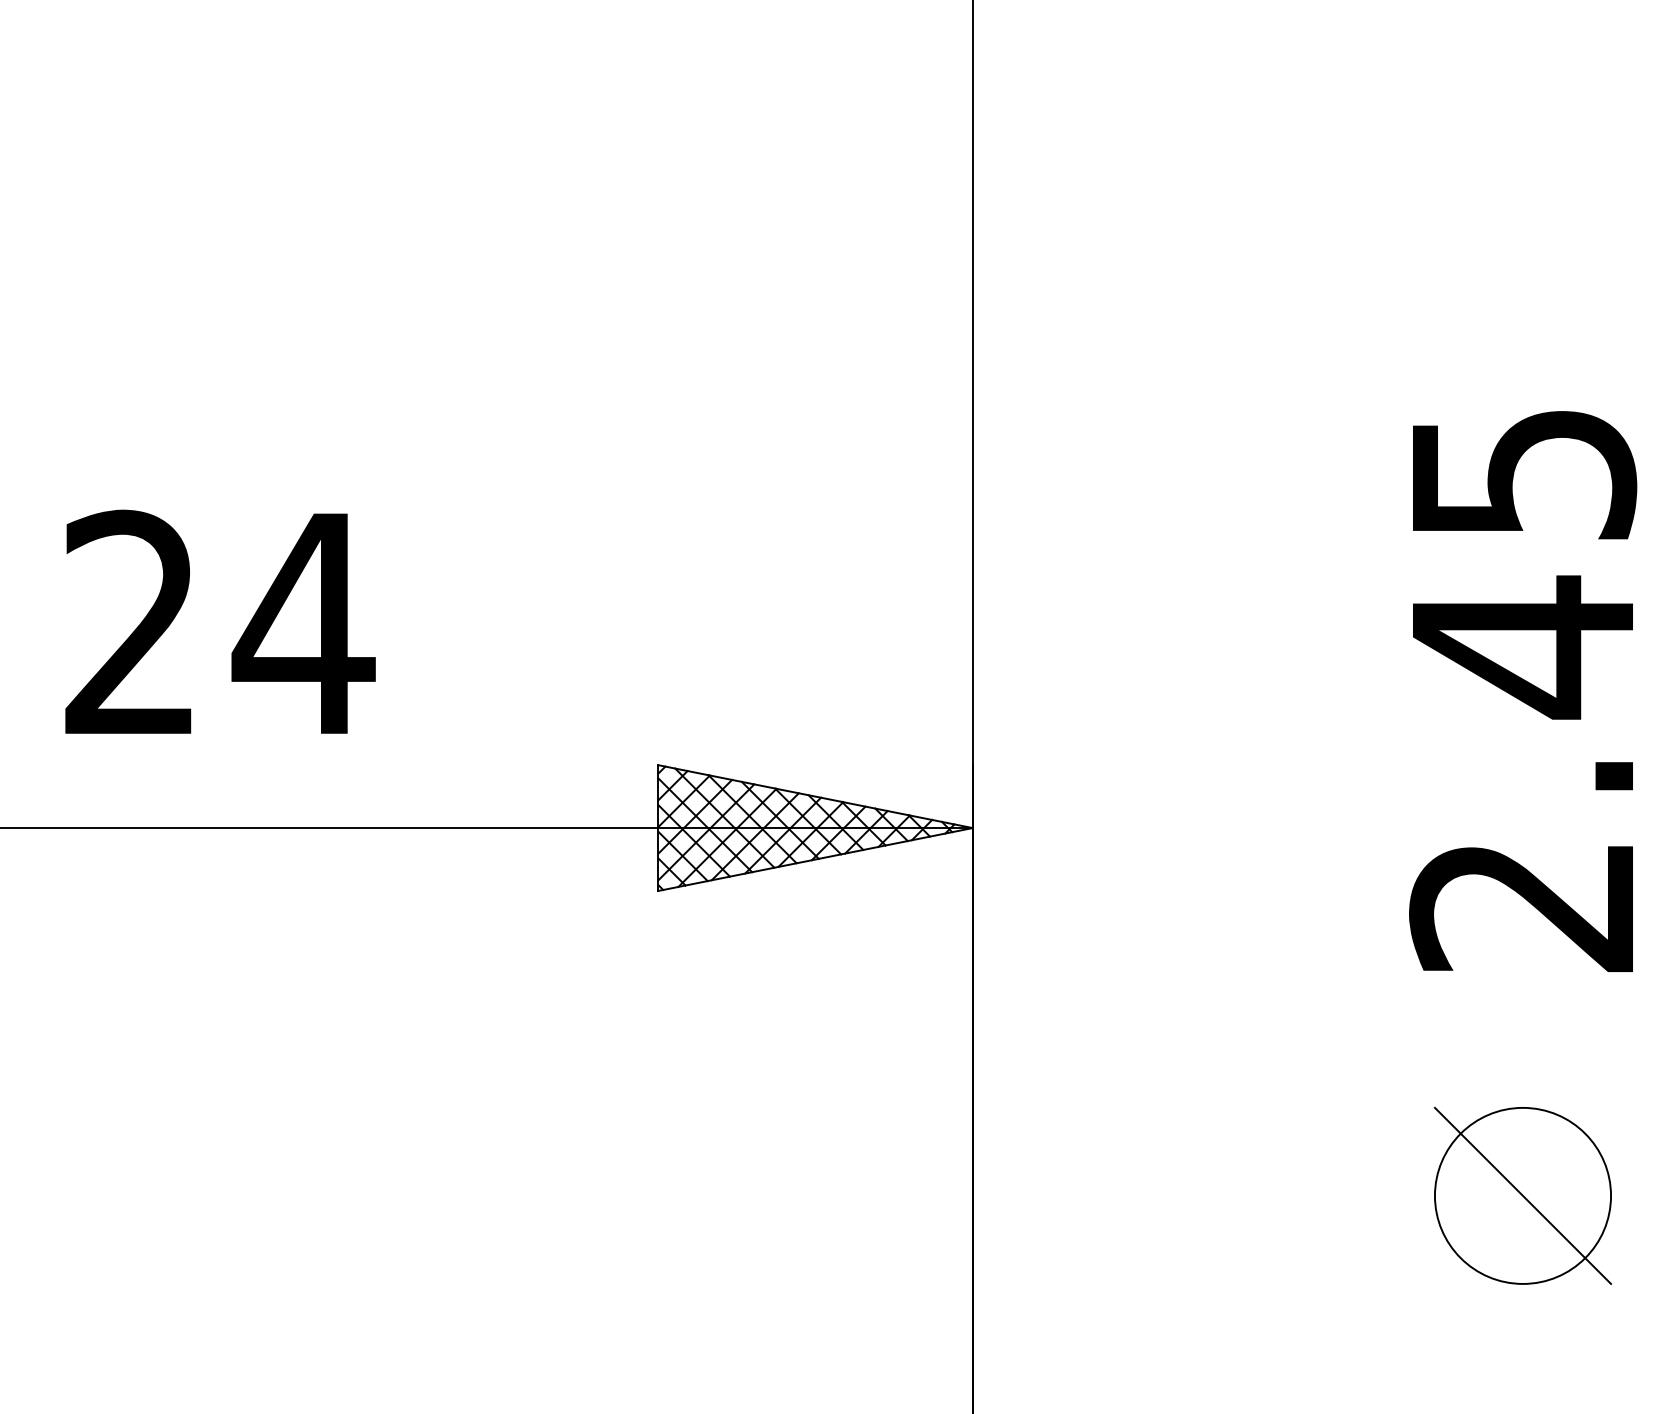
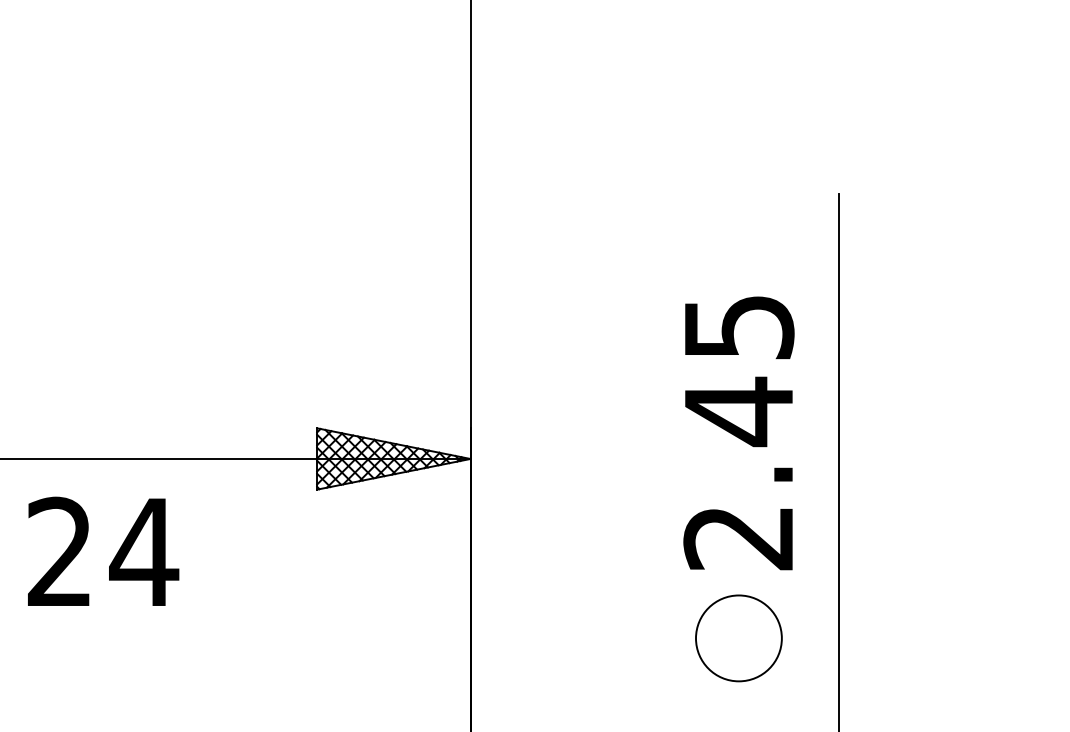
text: (220, 620) -> (103, 550), moved
text: (1522, 691) -> (738, 433), moved
line: (1522, 1196) -> (738, 638), removed

